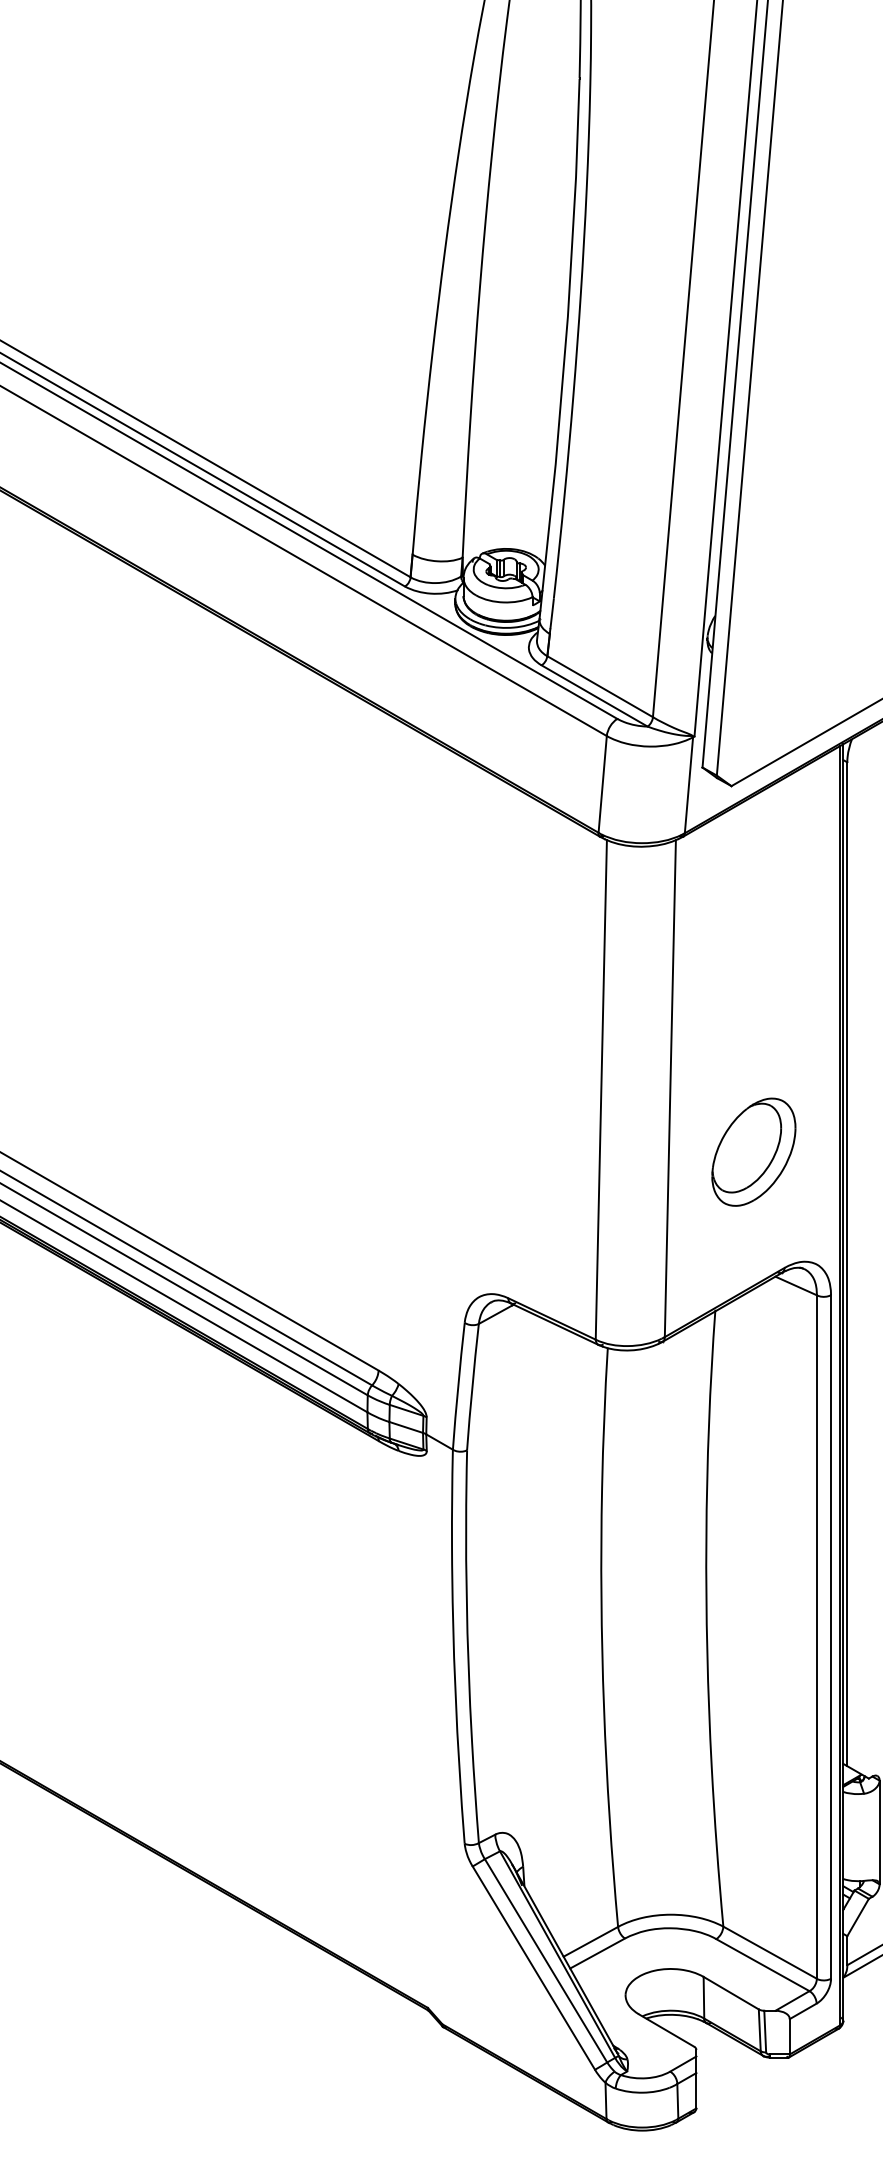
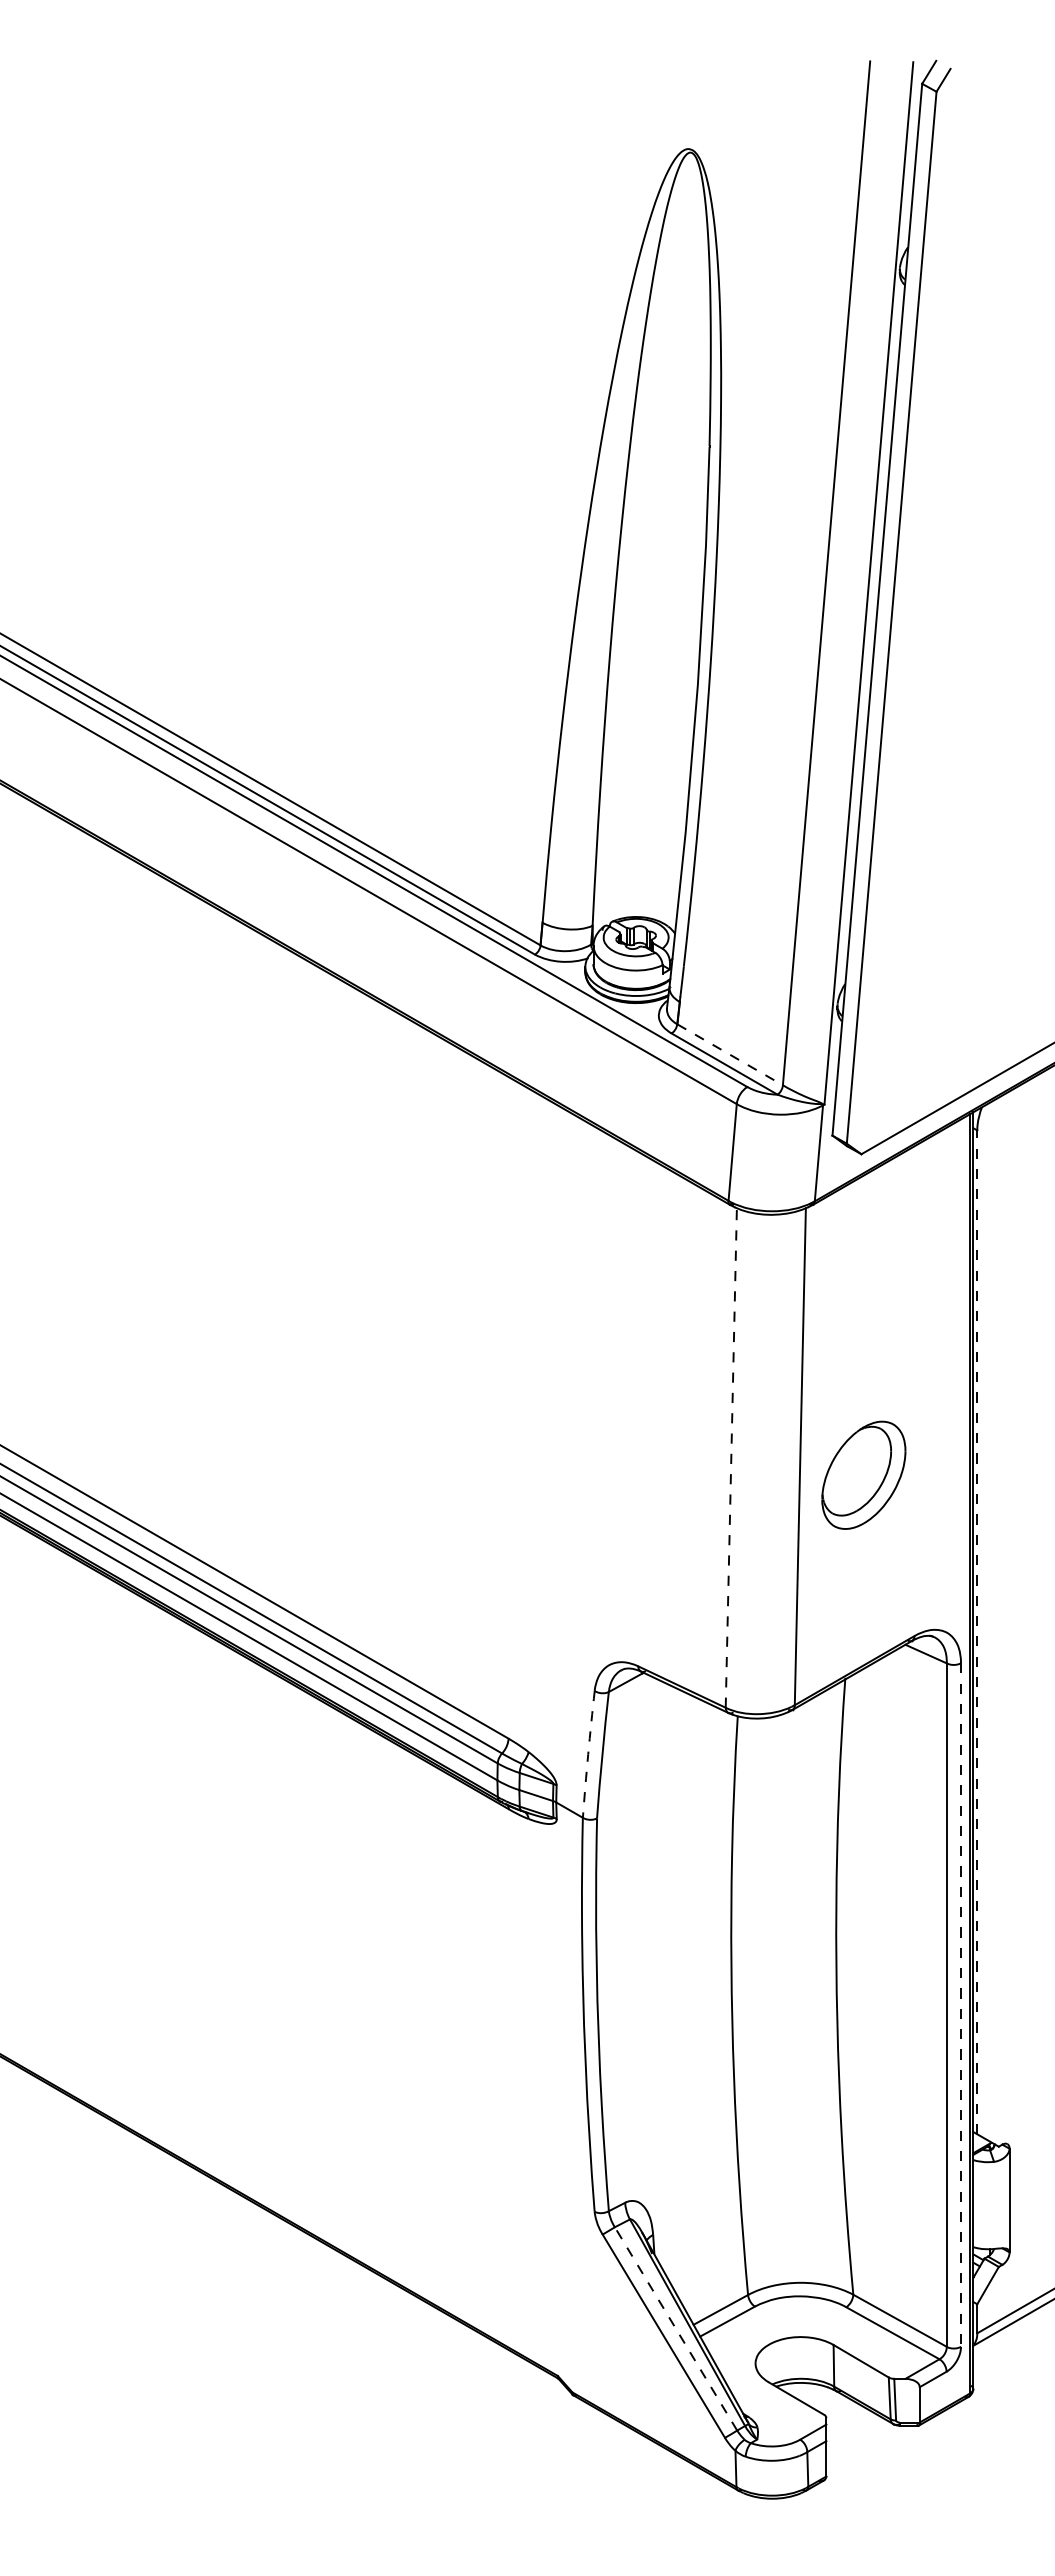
line: (600, 686) -> (730, 1054), solid -> dashed
line: (601, 1089) -> (731, 1457), solid -> dashed
part: (753, 1151) -> (863, 1474), moved
line: (847, 1264) -> (977, 1632), solid -> dashed
arc: (458, 1386) -> (588, 1754), solid -> dashed
line: (831, 1637) -> (961, 2005), solid -> dashed
line: (546, 1960) -> (676, 2328), solid -> dashed

